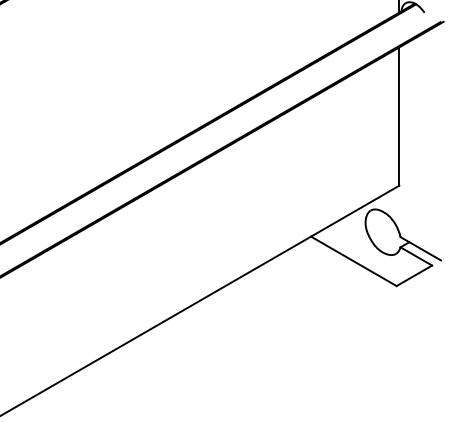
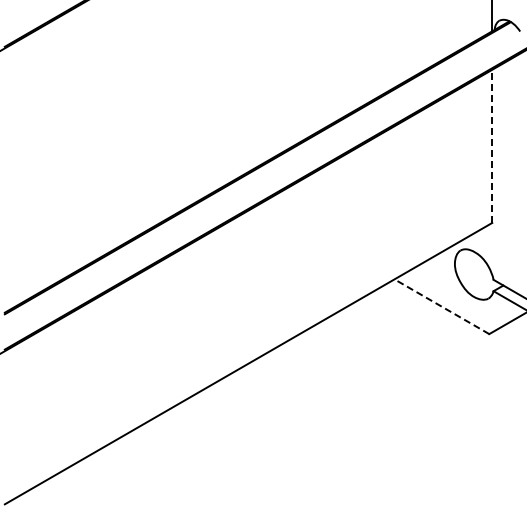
line: (399, 116) -> (492, 146), solid -> dashed
line: (353, 261) -> (441, 306), solid -> dashed

